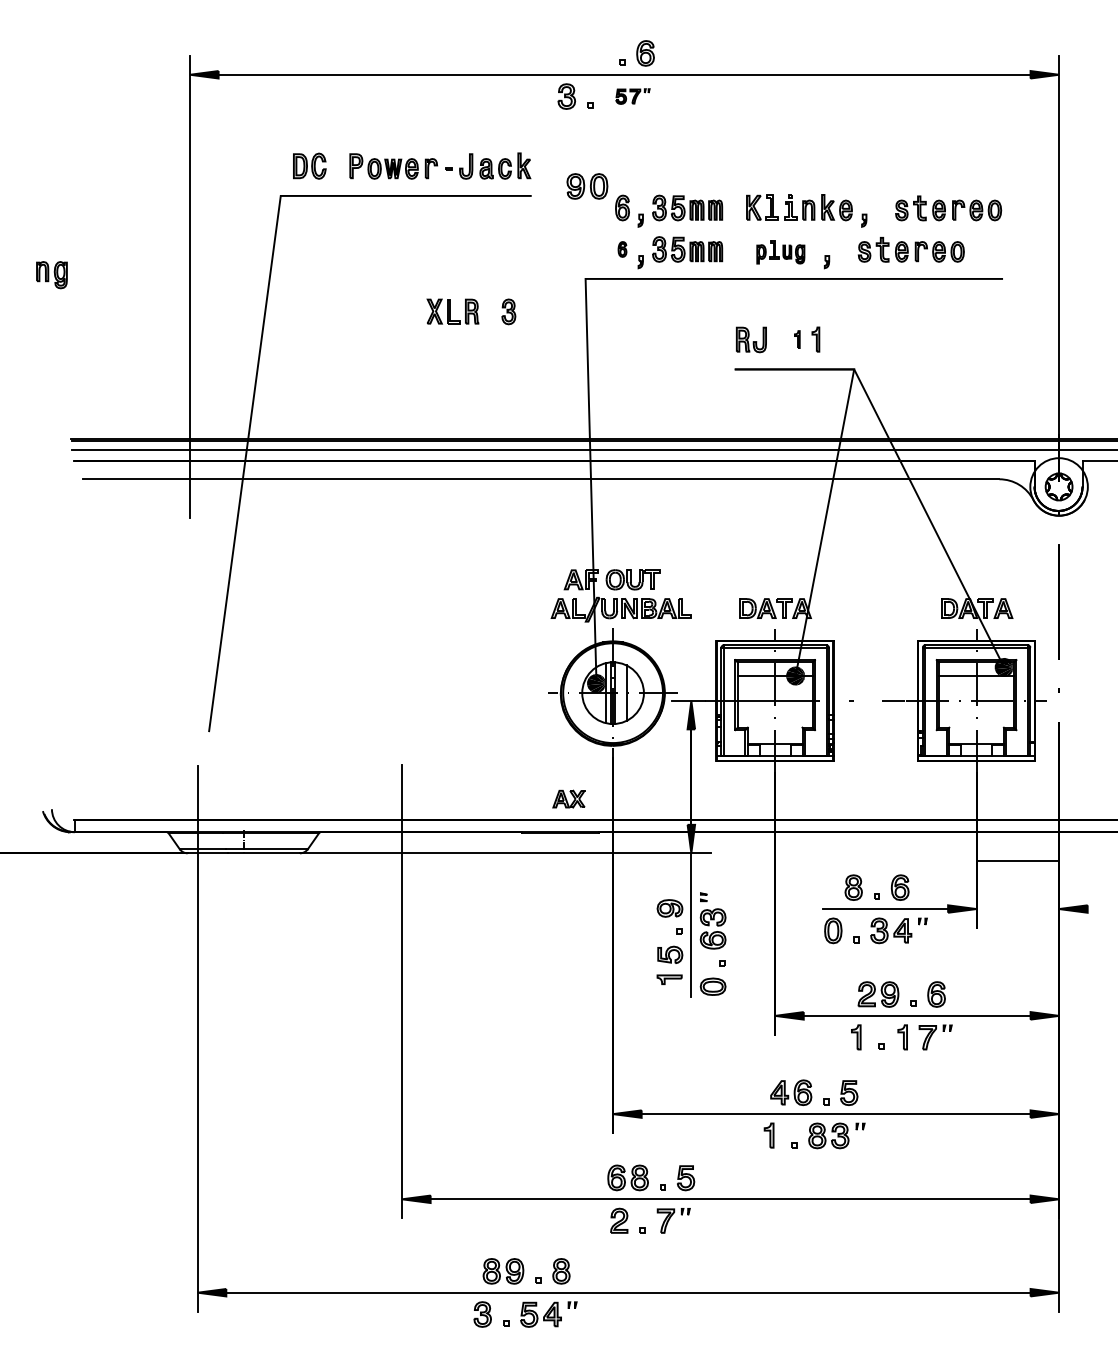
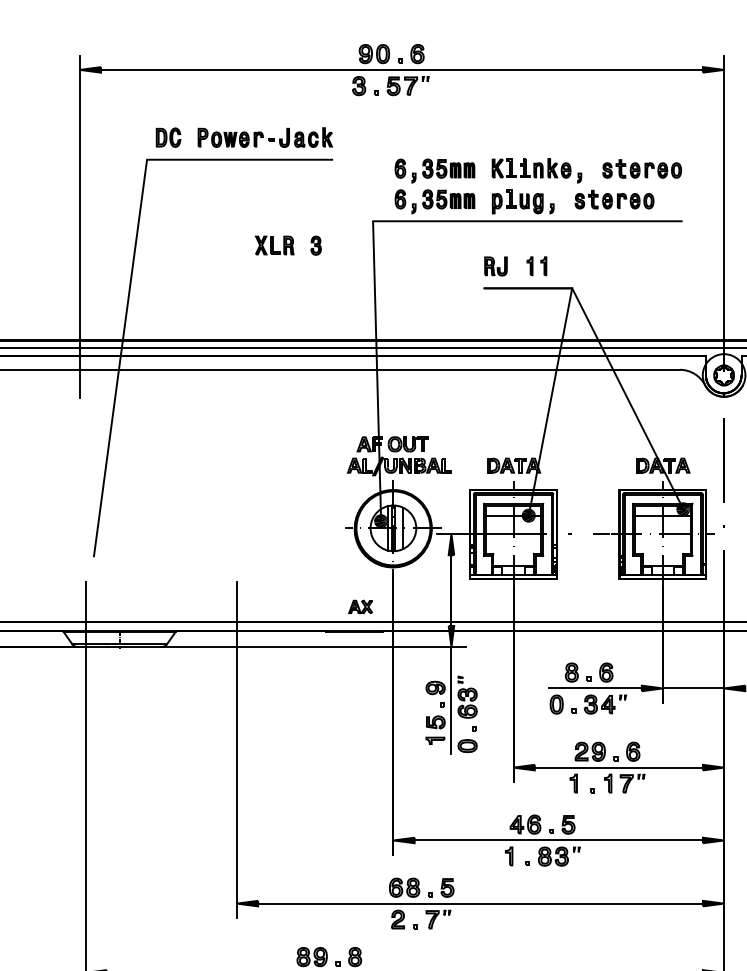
part: (632, 96) -> (407, 86), size x1.67
part: (587, 186) -> (374, 54), moved
part: (622, 249) -> (400, 199), size x1.67
part: (780, 252) -> (517, 201), size x1.43
part: (797, 339) -> (530, 266), size x1.43
line: (1017, 861) -> (693, 688), moved

